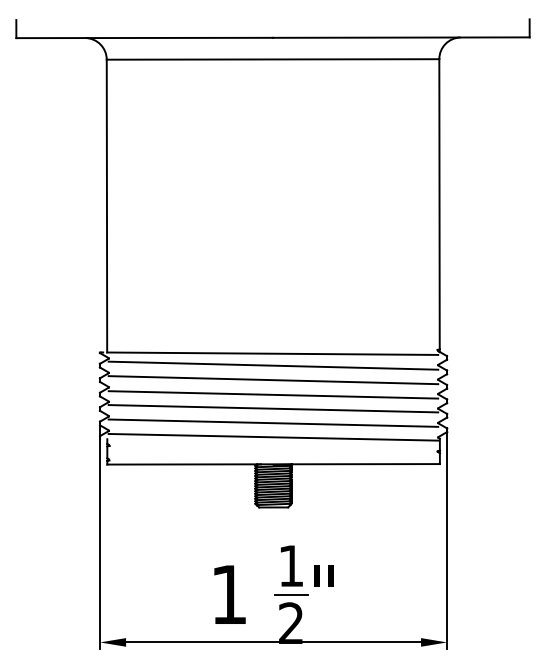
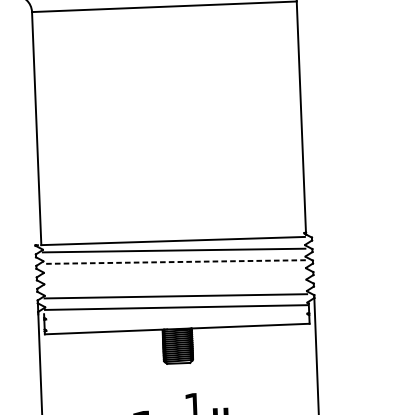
line: (273, 380) -> (174, 262), solid -> dashed
line: (273, 394) -> (175, 273), removed
line: (273, 408) -> (175, 284), removed

